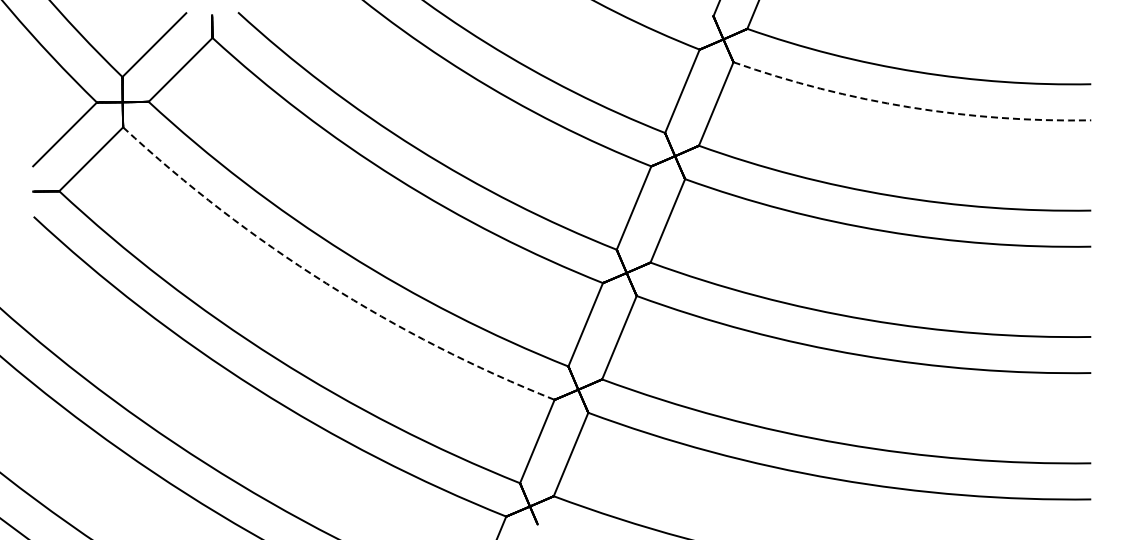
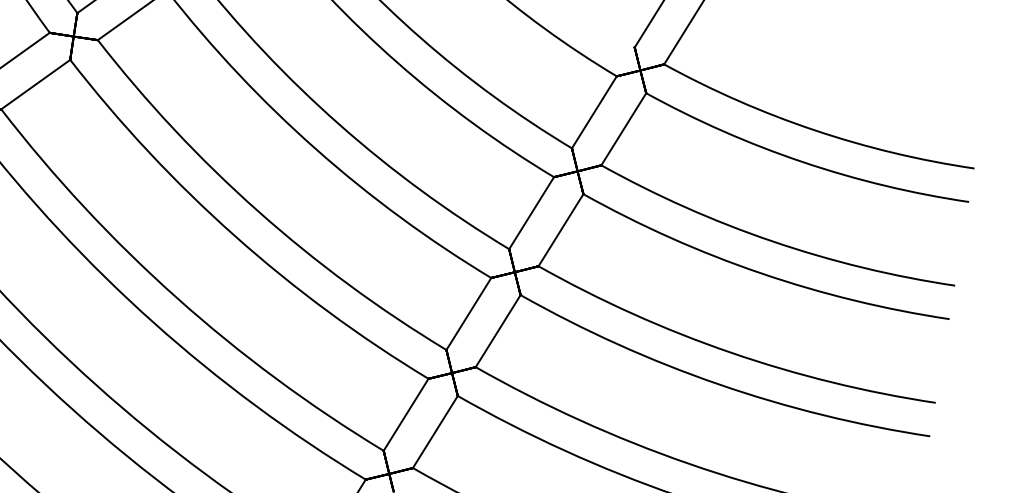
arc: (909, 107) -> (802, 162), dashed -> solid
arc: (326, 283) -> (234, 235), dashed -> solid

